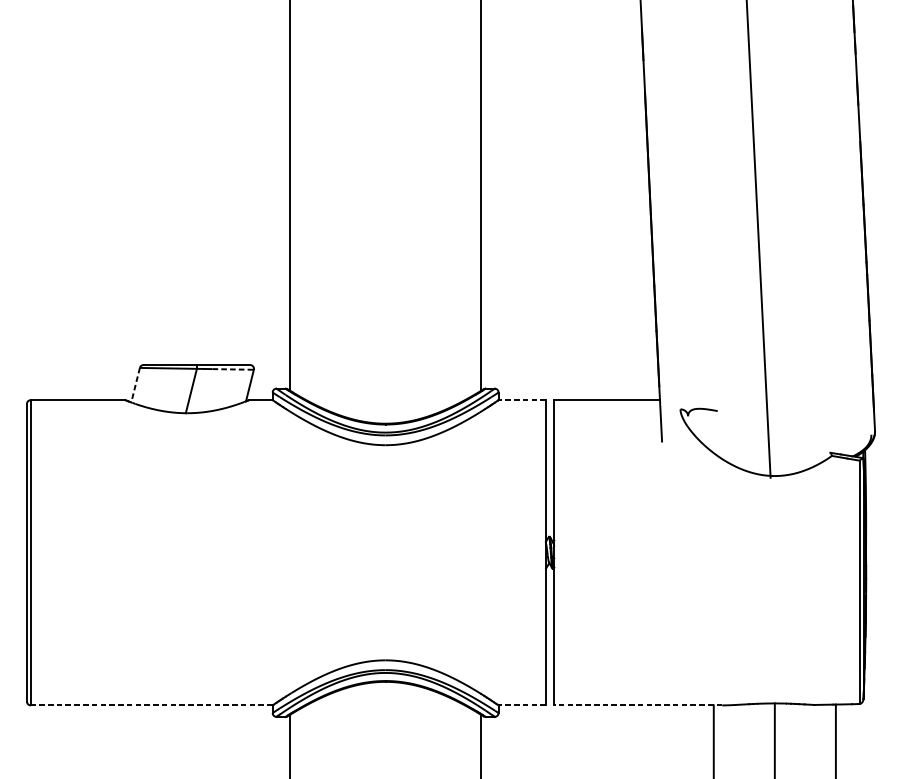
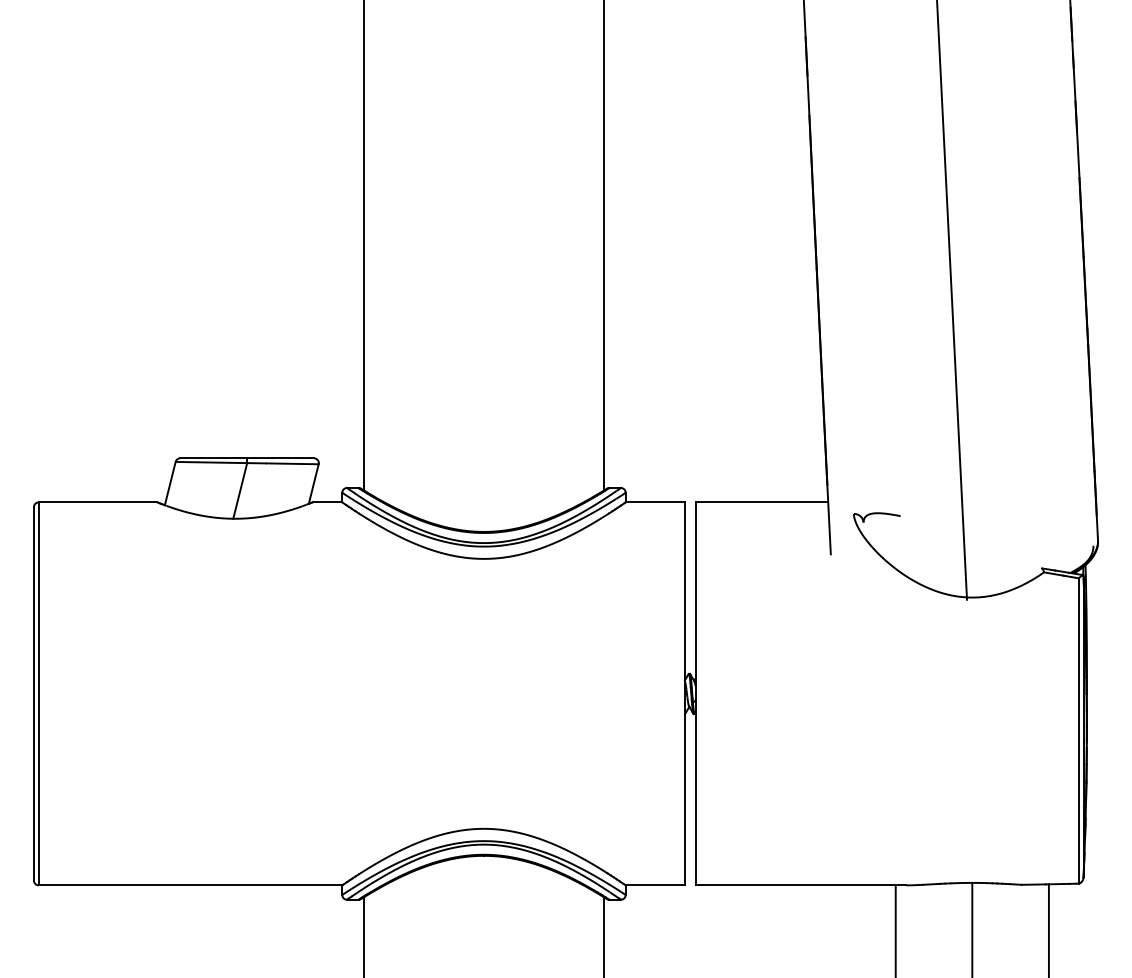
line: (233, 369) -> (292, 463), dashed -> solid
line: (135, 385) -> (170, 484), dashed -> solid
line: (522, 400) -> (655, 502), dashed -> solid
line: (151, 705) -> (190, 885), dashed -> solid
line: (522, 705) -> (655, 885), dashed -> solid
line: (637, 705) -> (800, 885), dashed -> solid

